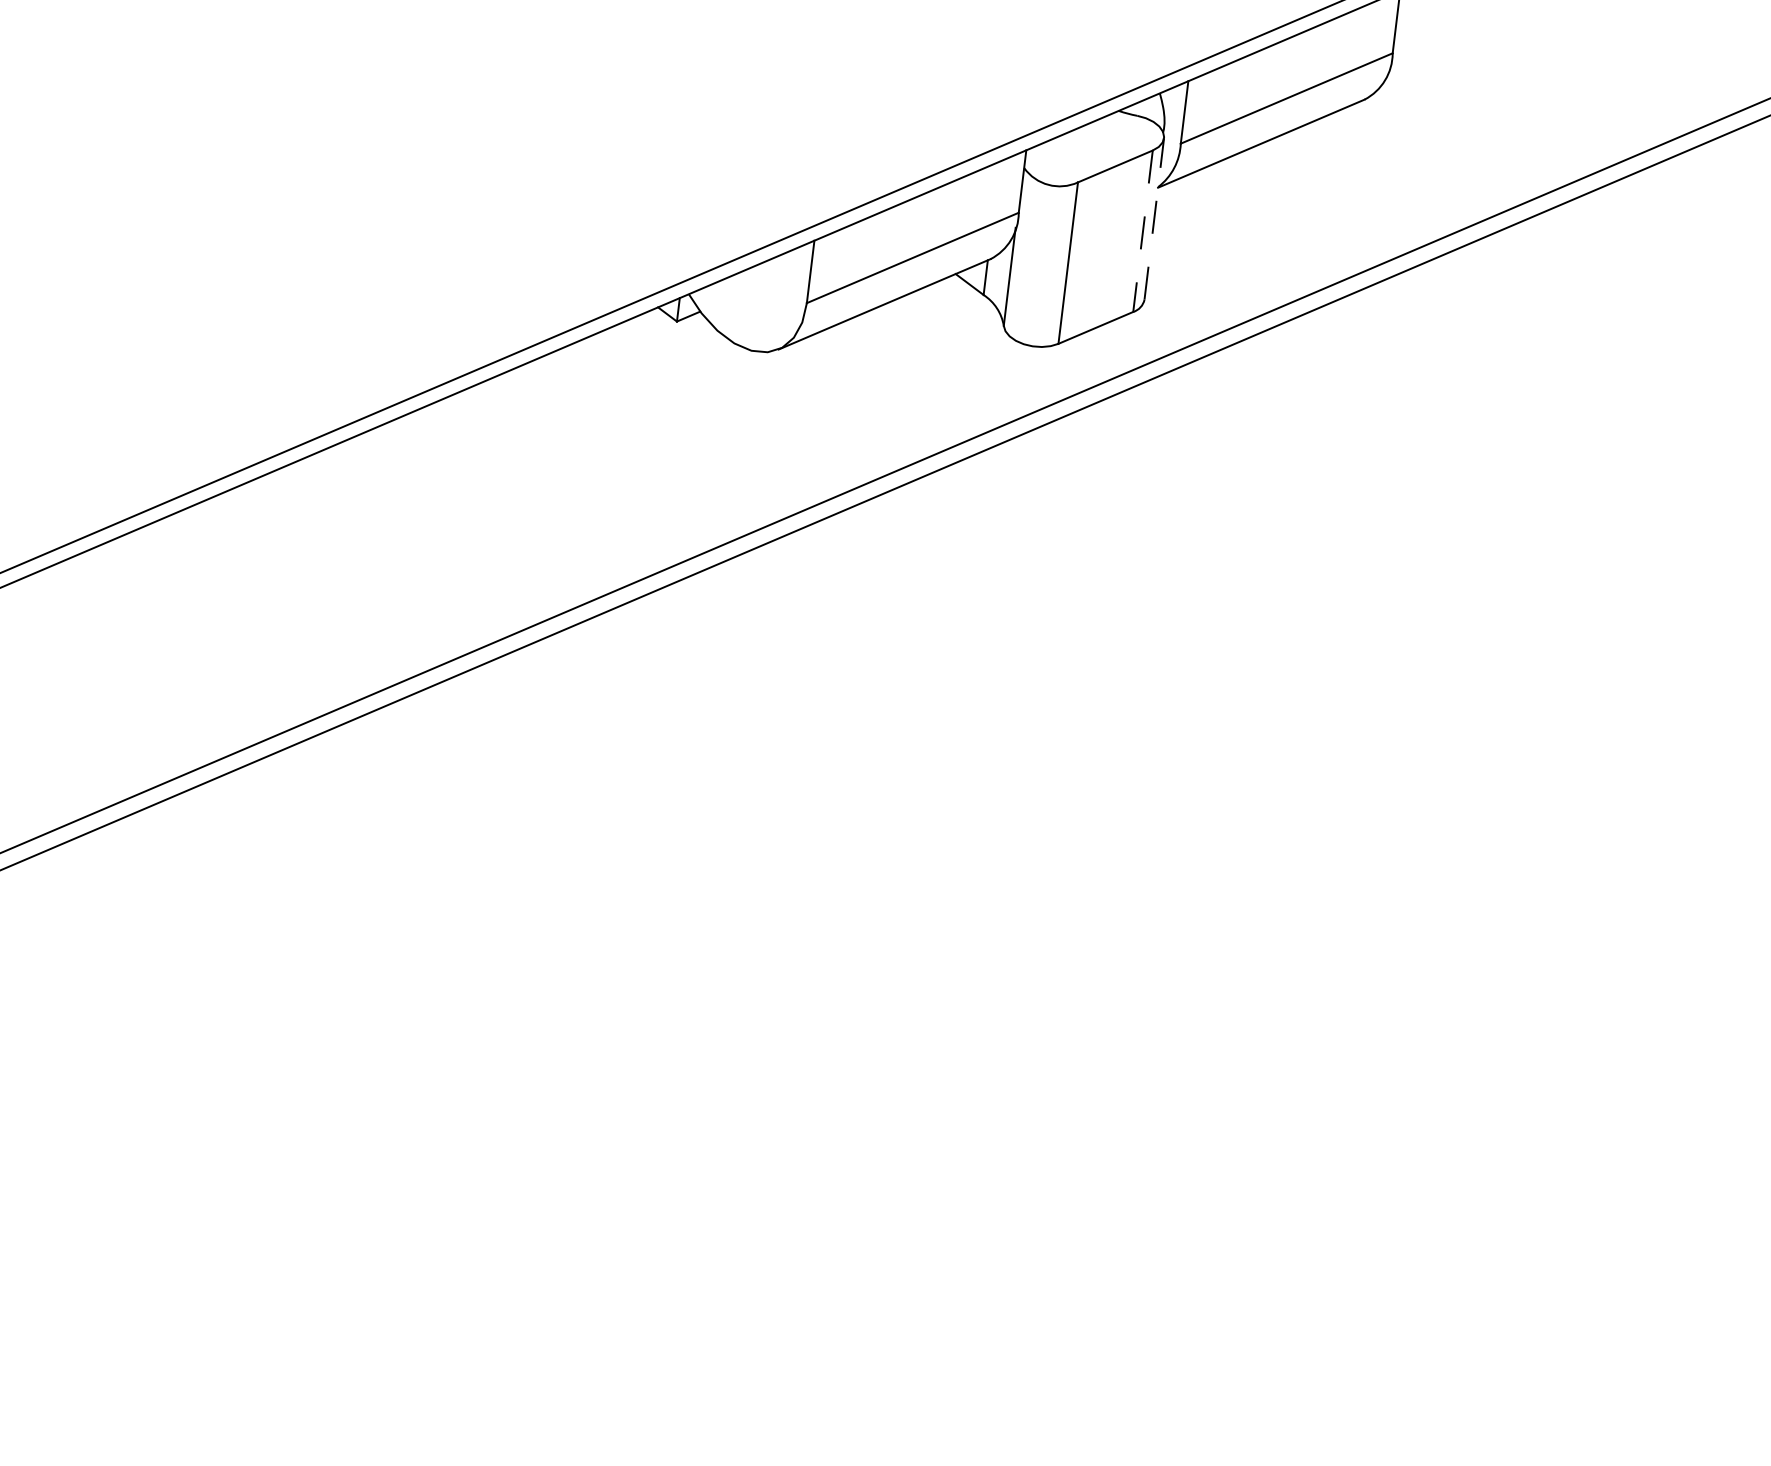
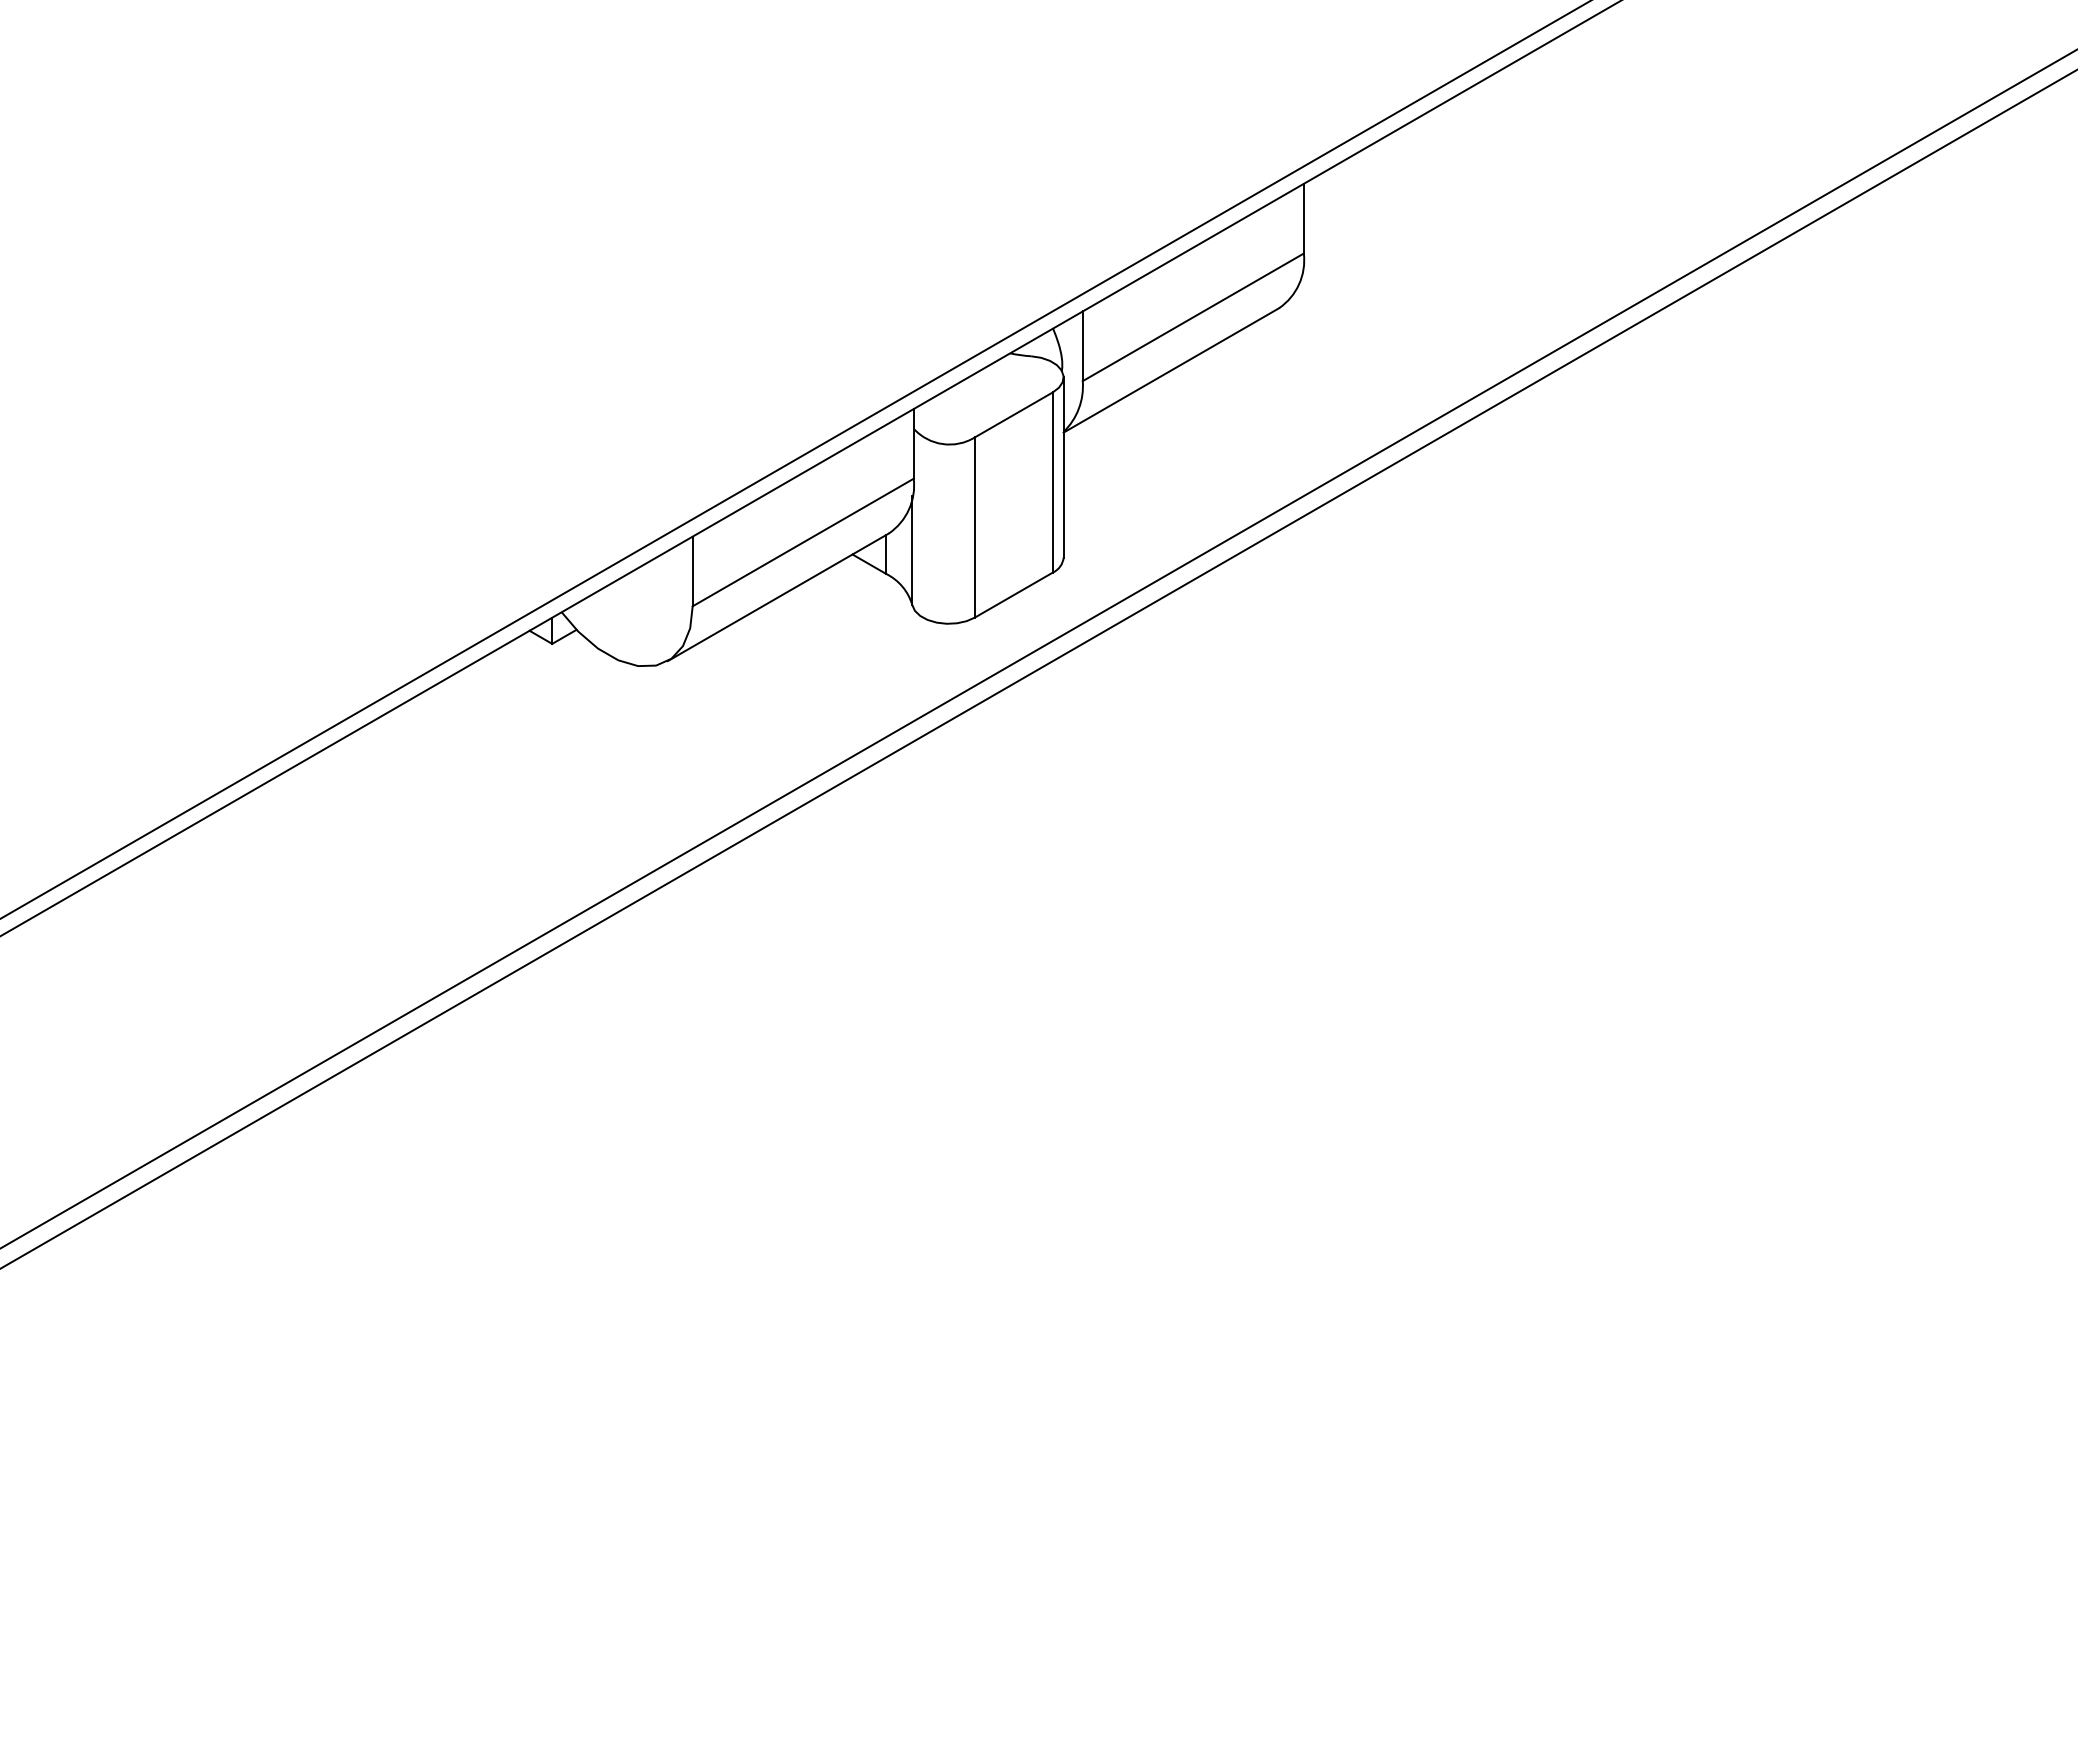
line: (1154, 218) -> (1063, 466), dashed -> solid
line: (1142, 231) -> (1052, 482), dashed -> solid

